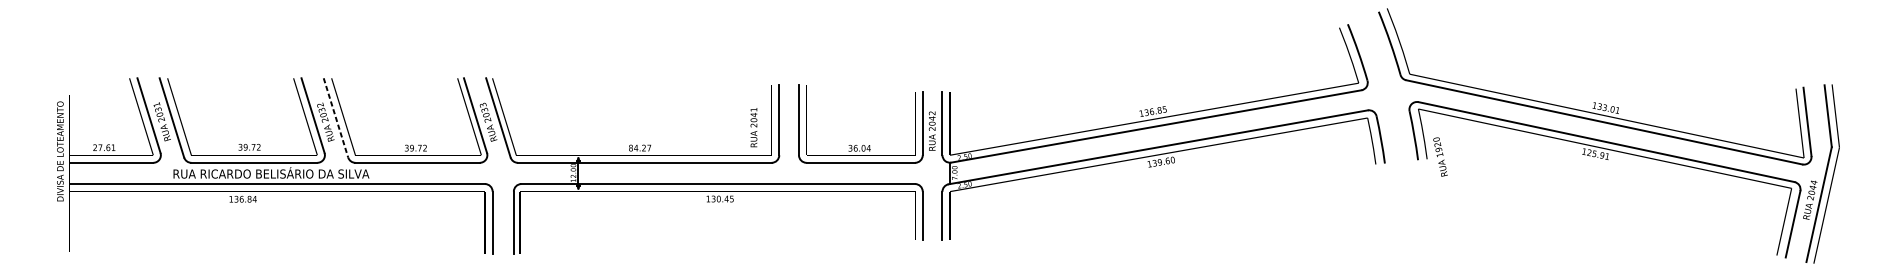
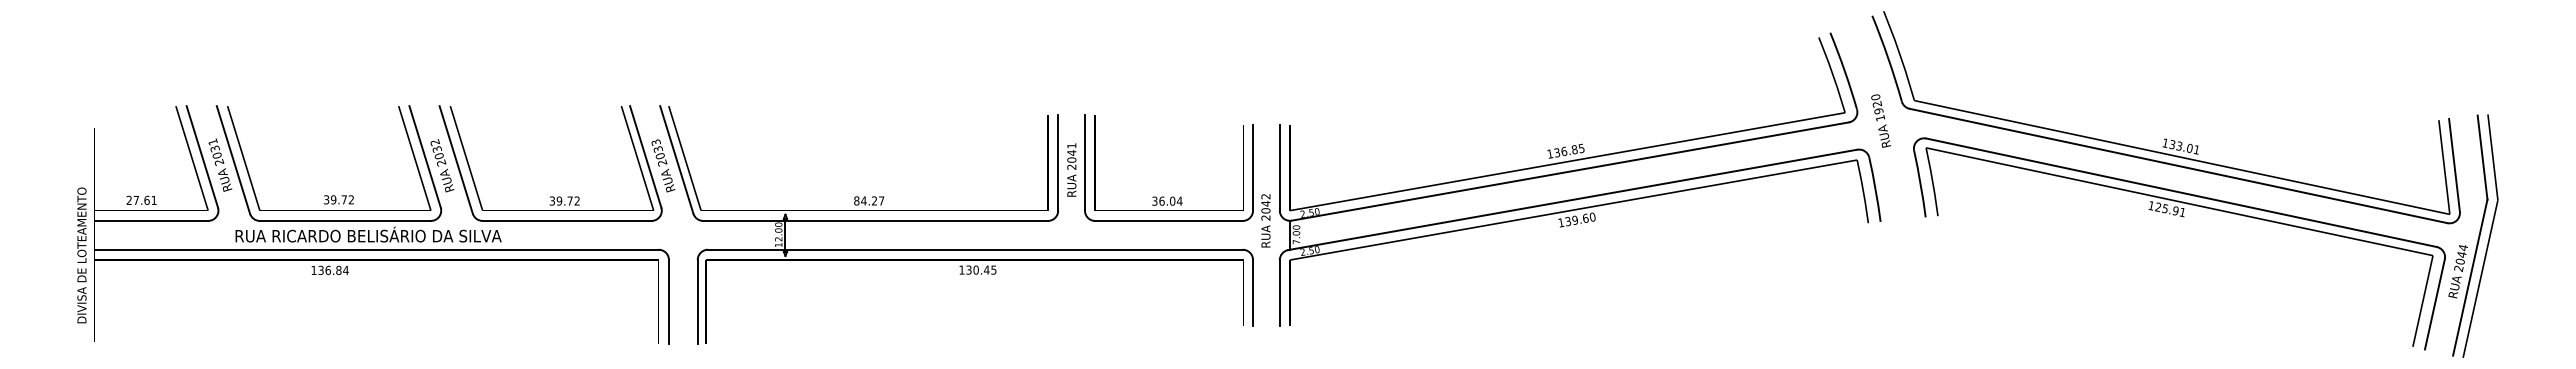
line: (336, 118) -> (456, 160), dashed -> solid
text: (753, 127) -> (1071, 169), moved
text: (931, 130) -> (1265, 220), moved
text: (60, 151) -> (81, 255), moved
text: (1440, 156) -> (1880, 120), moved

